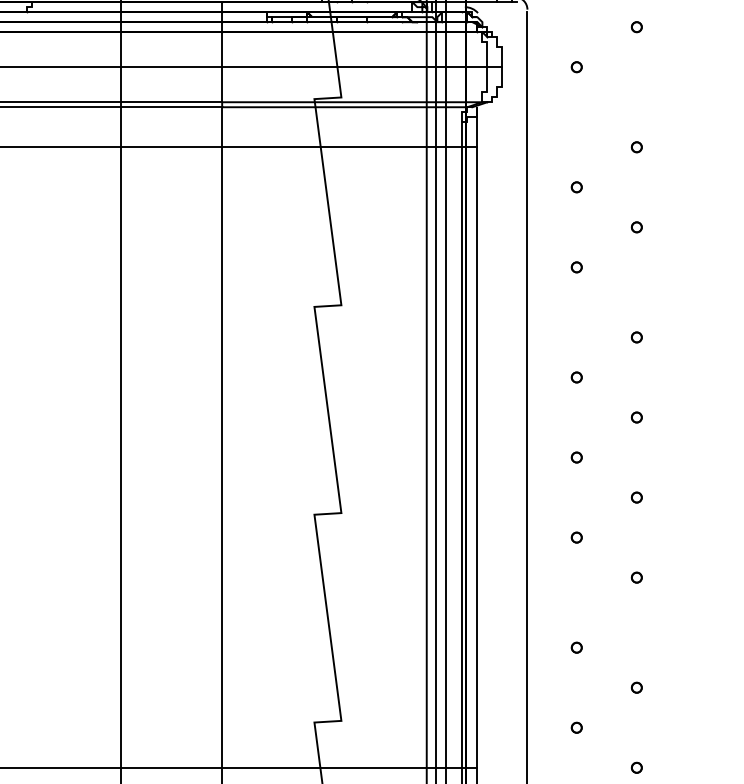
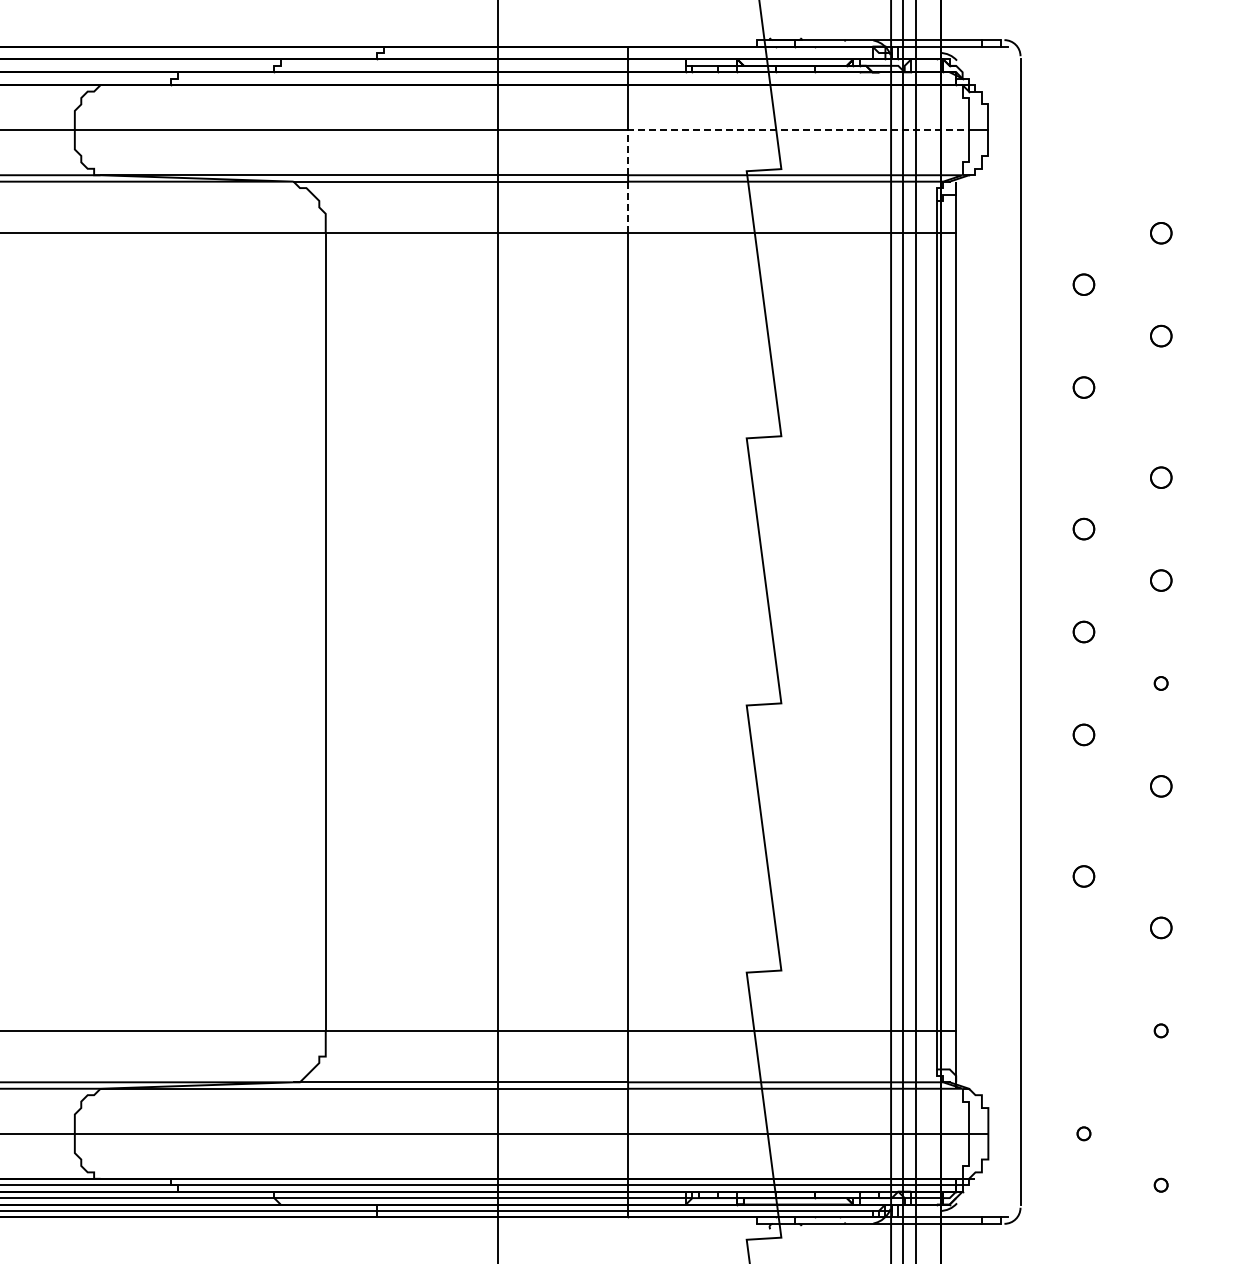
part: (636, 26) -> (1160, 78), removed
part: (576, 66) -> (1083, 129), removed
line: (336, 67) -> (775, 130), solid -> dashed
line: (222, 127) -> (628, 207), solid -> dashed
part: (636, 146) -> (1160, 232), size x1.6
part: (576, 187) -> (1083, 284), size x1.6
part: (636, 226) -> (1160, 335), size x1.6
part: (576, 267) -> (1083, 387), size x1.6
part: (636, 337) -> (1160, 477), size x1.6
part: (576, 377) -> (1083, 528), size x1.6
part: (636, 417) -> (1160, 580), size x1.6
part: (576, 457) -> (1083, 631), size x1.6
part: (576, 537) -> (1083, 734), size x1.6
part: (636, 577) -> (1160, 786), size x1.6
part: (576, 647) -> (1083, 876), size x1.6
part: (636, 687) -> (1160, 927), size x1.6
part: (576, 727) -> (1083, 979), removed

